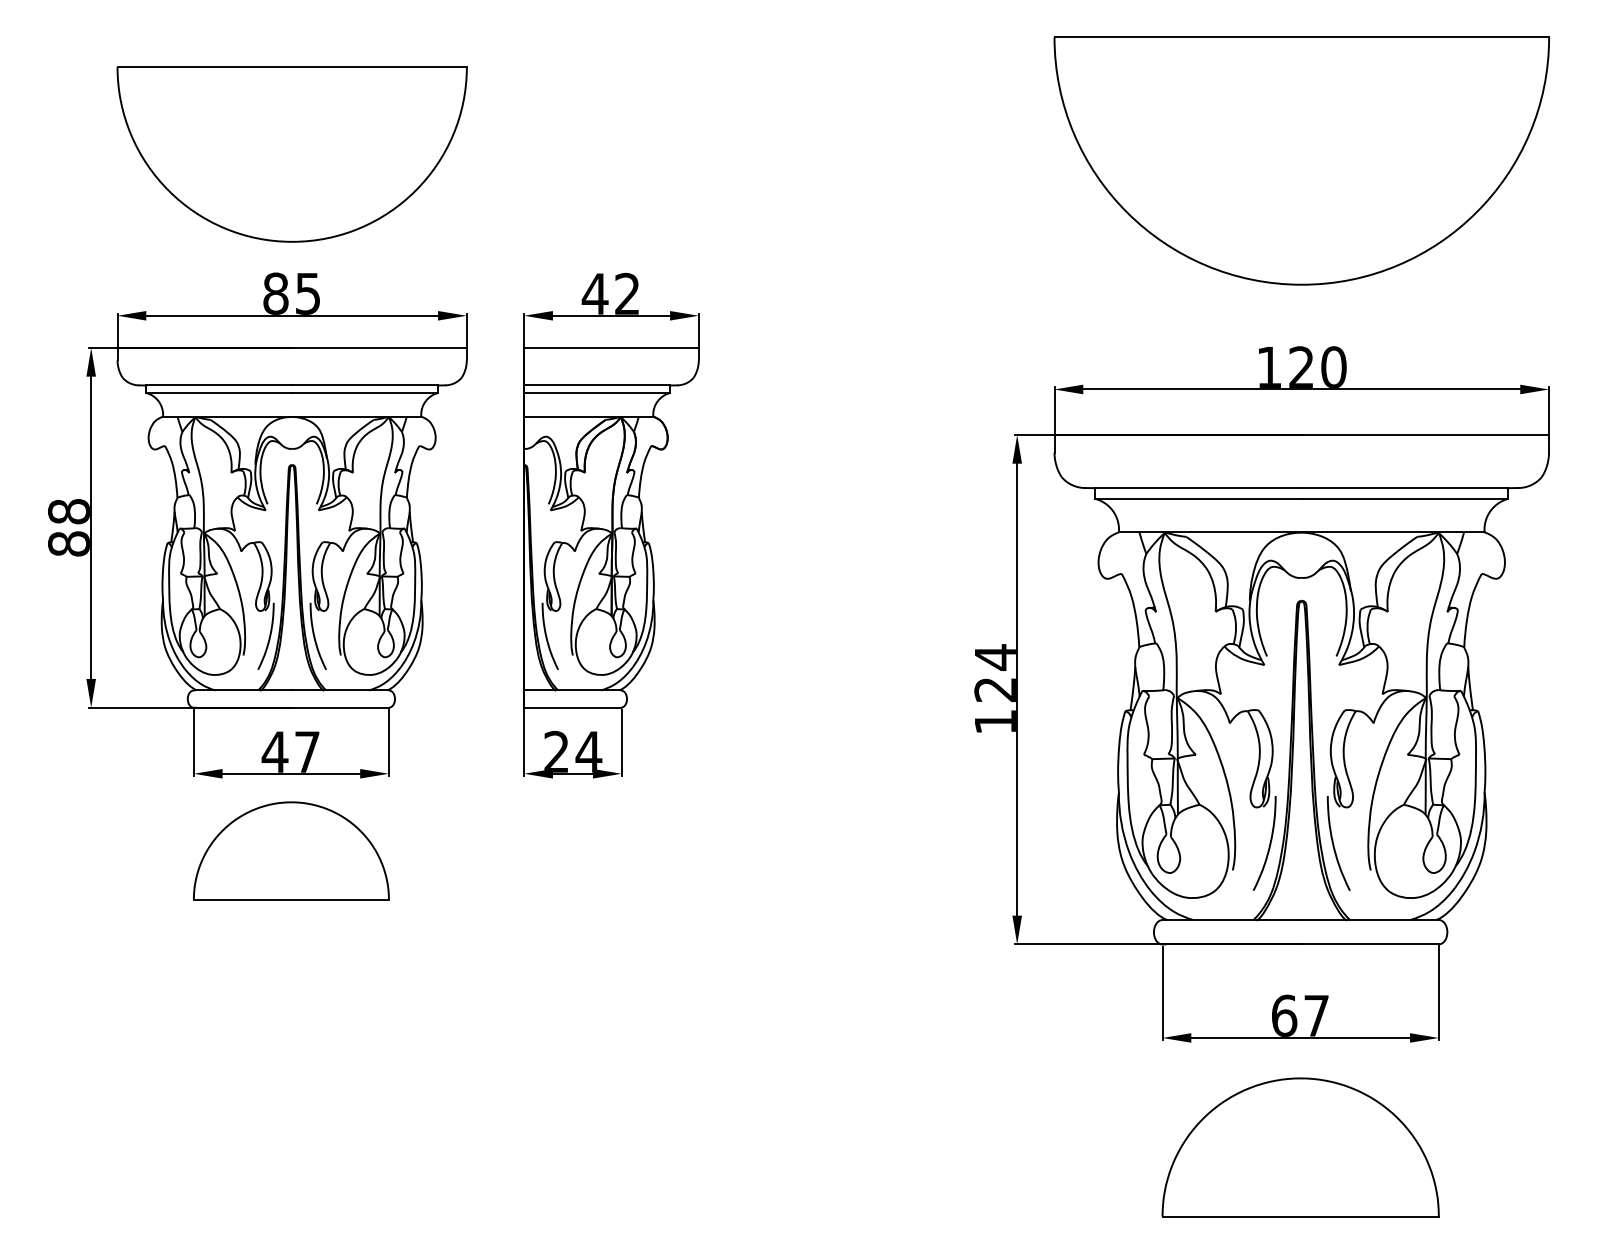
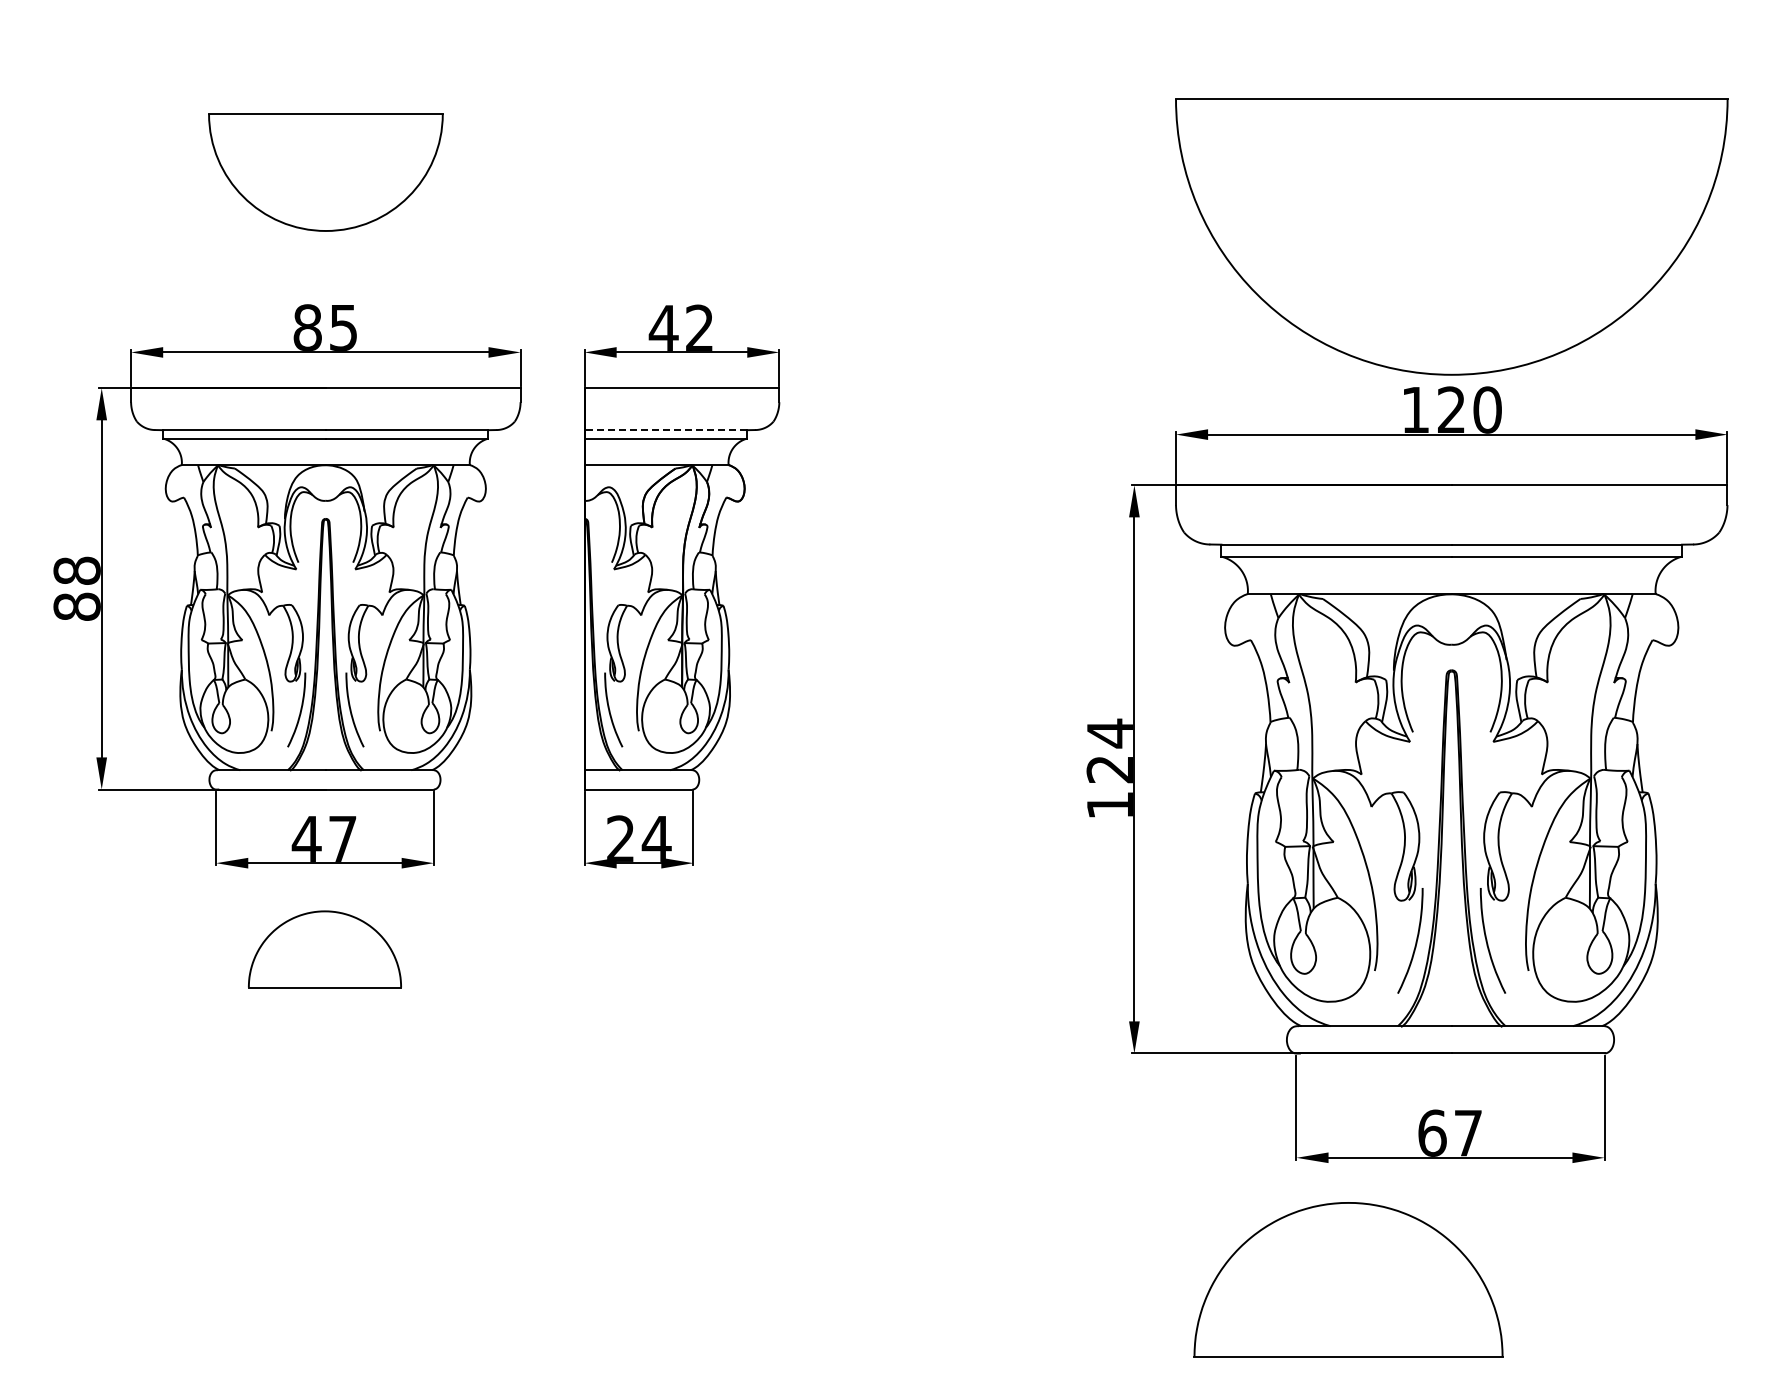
part: (291, 154) -> (325, 172), size x0.6
part: (1301, 160) -> (1451, 236), moved
line: (596, 385) -> (665, 430), solid -> dashed
part: (290, 851) -> (324, 949), size x0.7
part: (1300, 1147) -> (1348, 1279), moved

